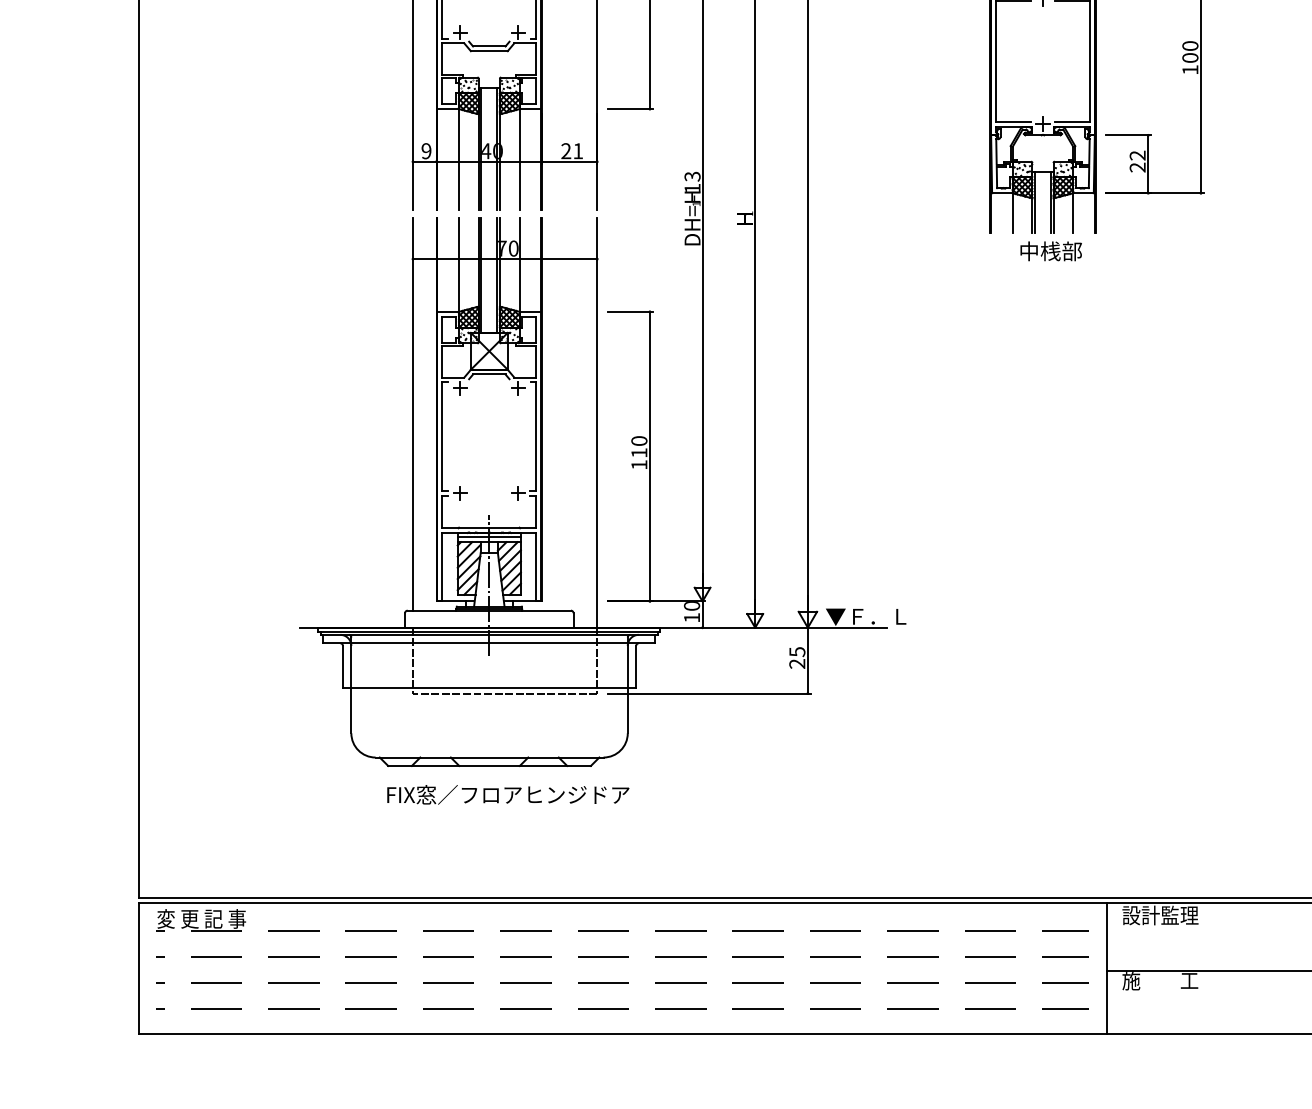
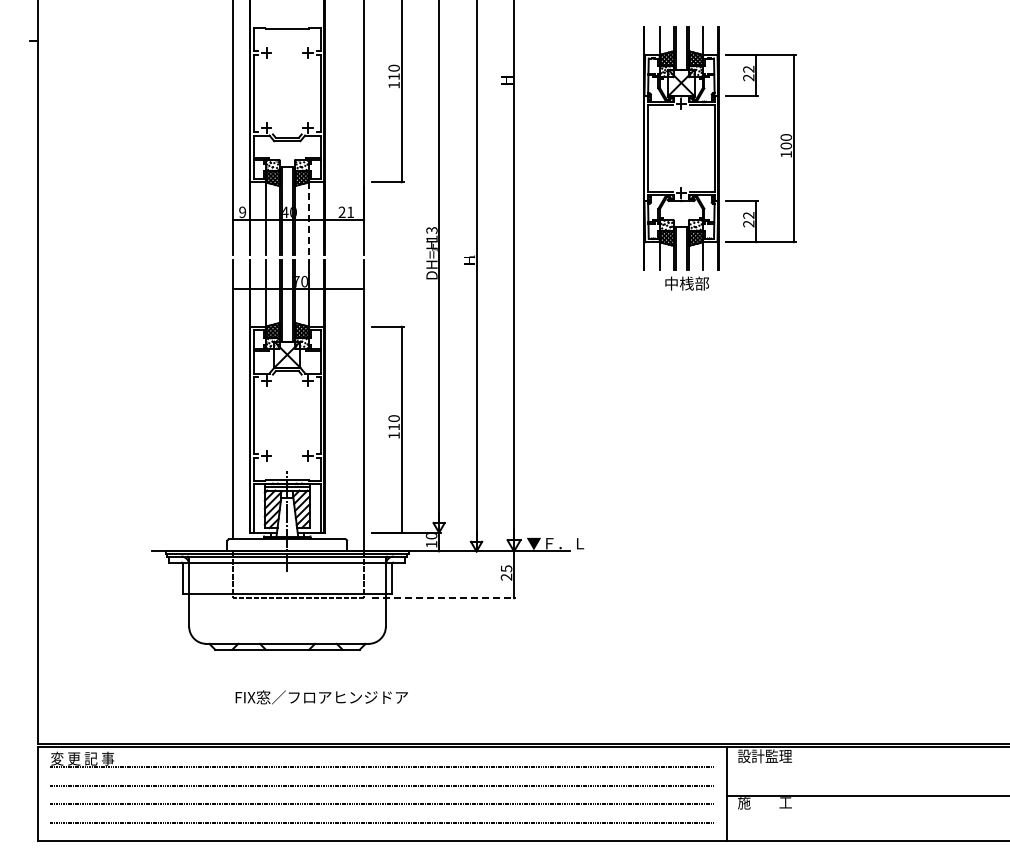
line: (519, 158) -> (308, 217), solid -> dashed
line: (710, 693) -> (444, 598), solid -> dashed
text: (507, 794) -> (321, 697), moved

